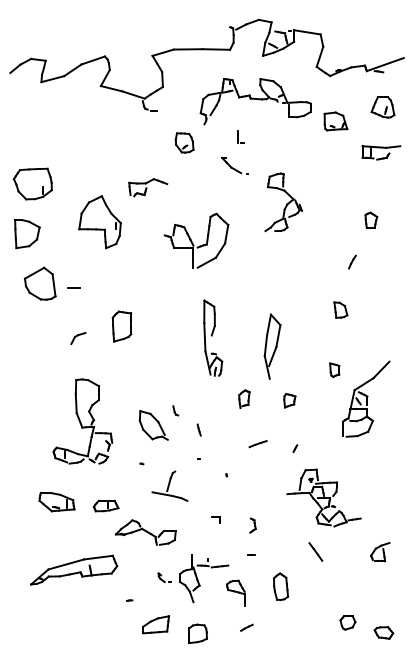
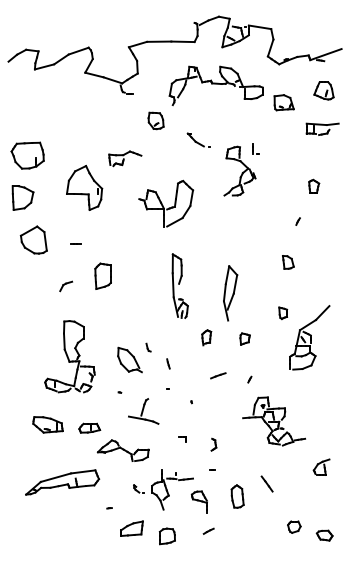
part: (240, 136) -> (255, 148), moved
part: (352, 261) -> (298, 221), size x0.62
line: (73, 287) -> (75, 243), moved
line: (315, 551) -> (266, 483), moved

